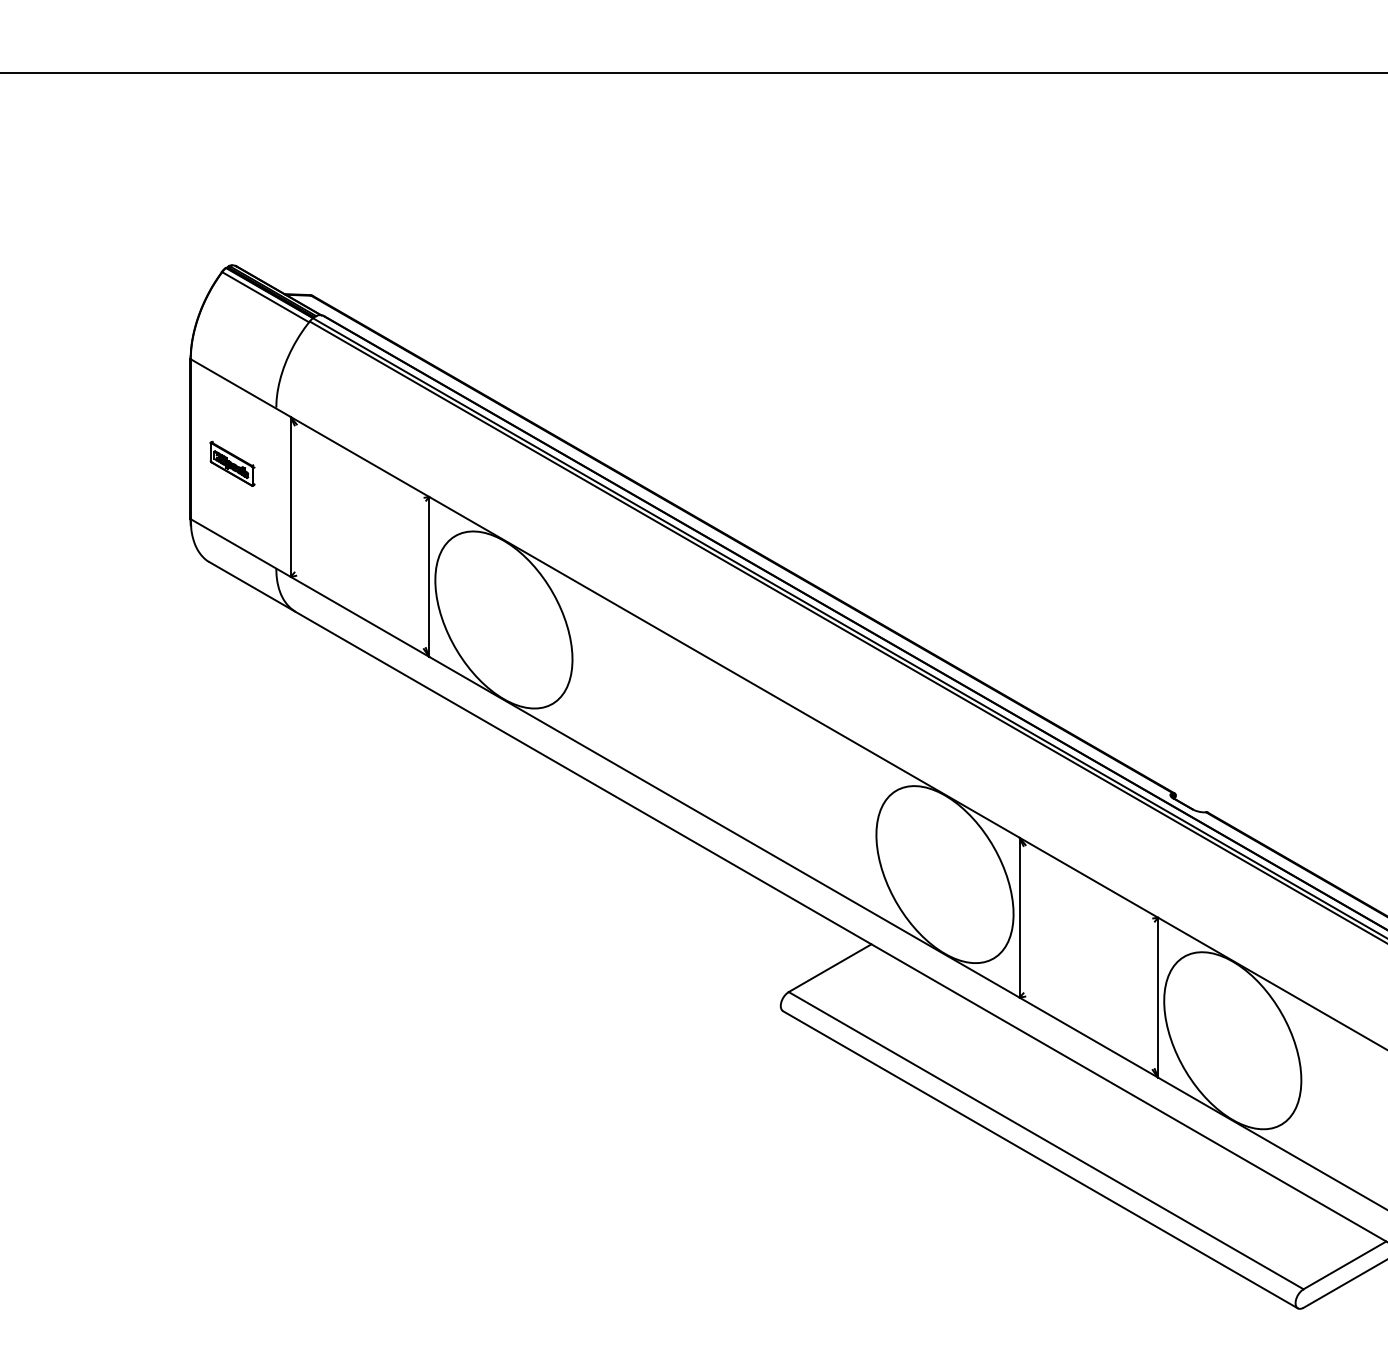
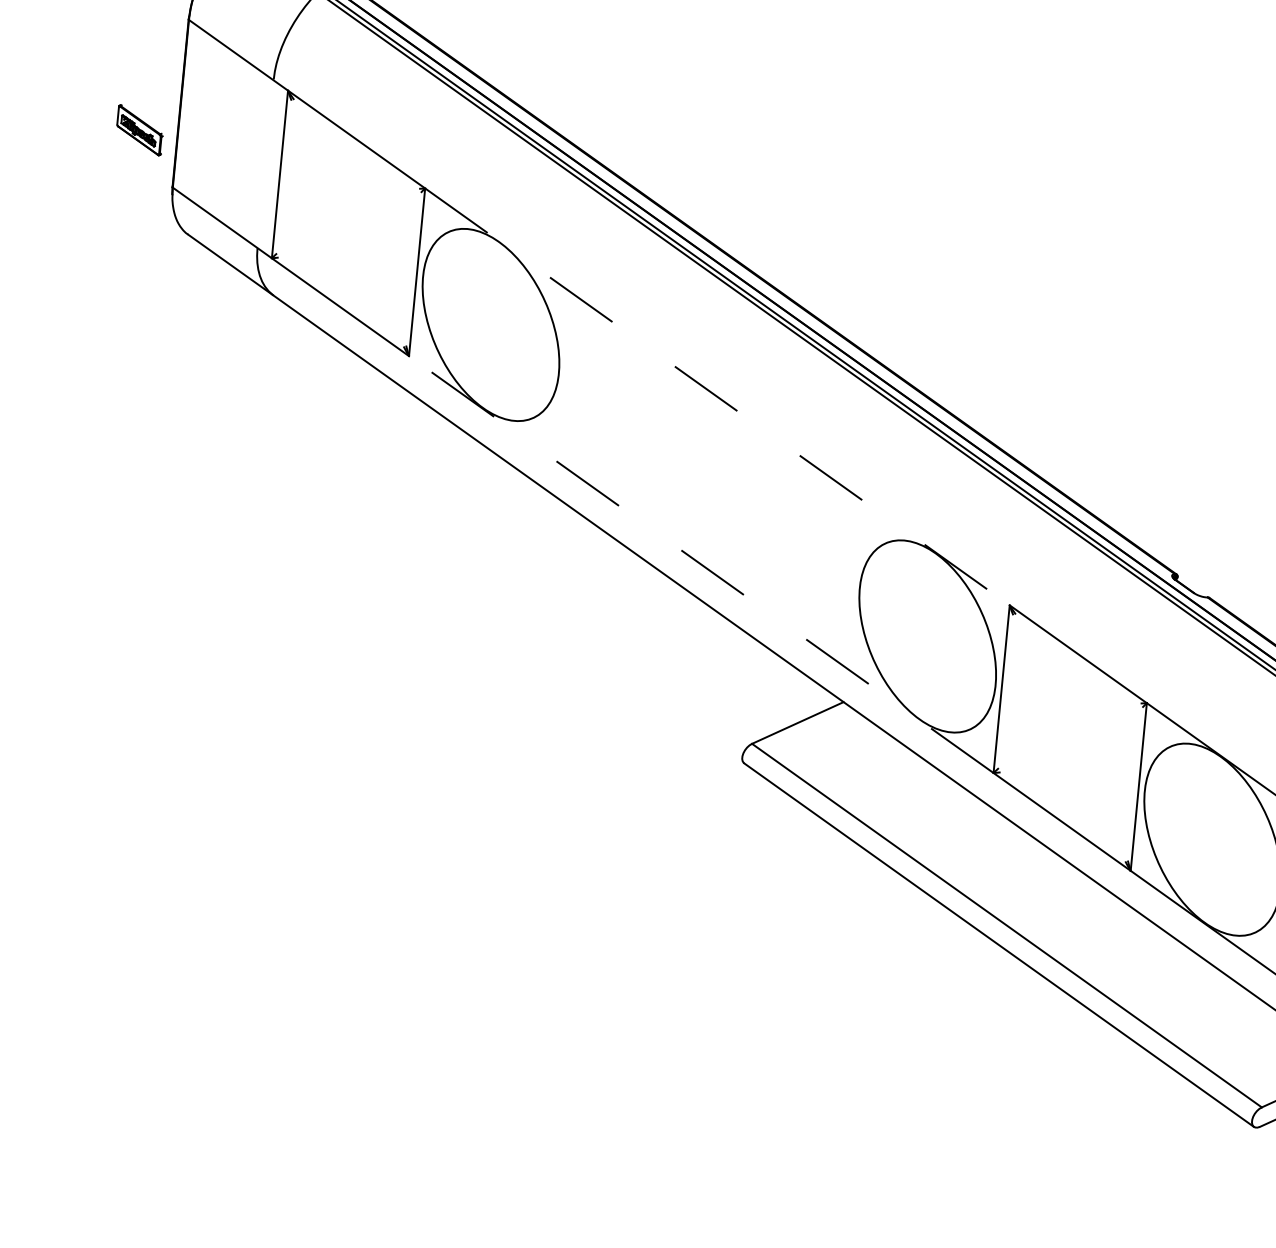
part: (232, 463) -> (140, 129), moved
line: (724, 667) -> (717, 397), solid -> dashed
line: (724, 827) -> (701, 564), solid -> dashed

